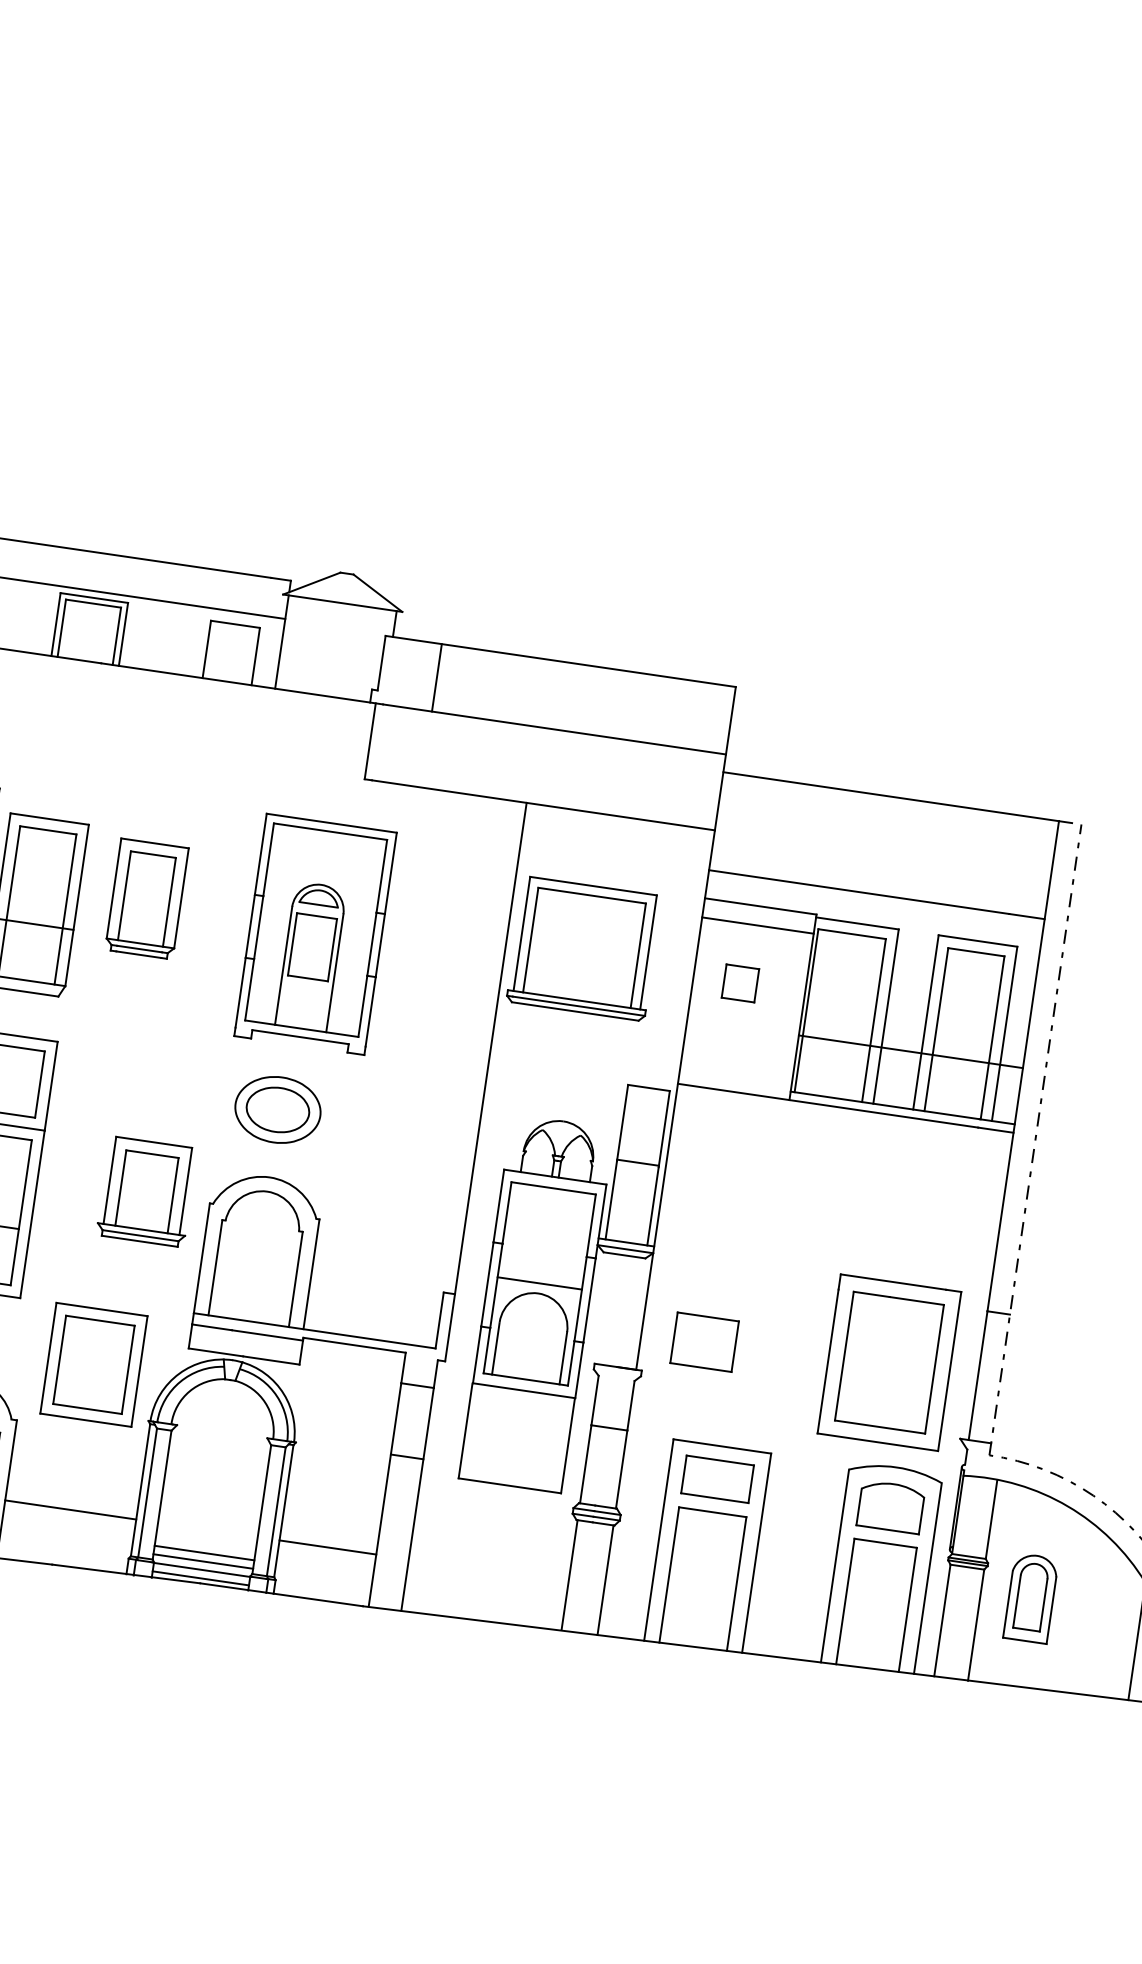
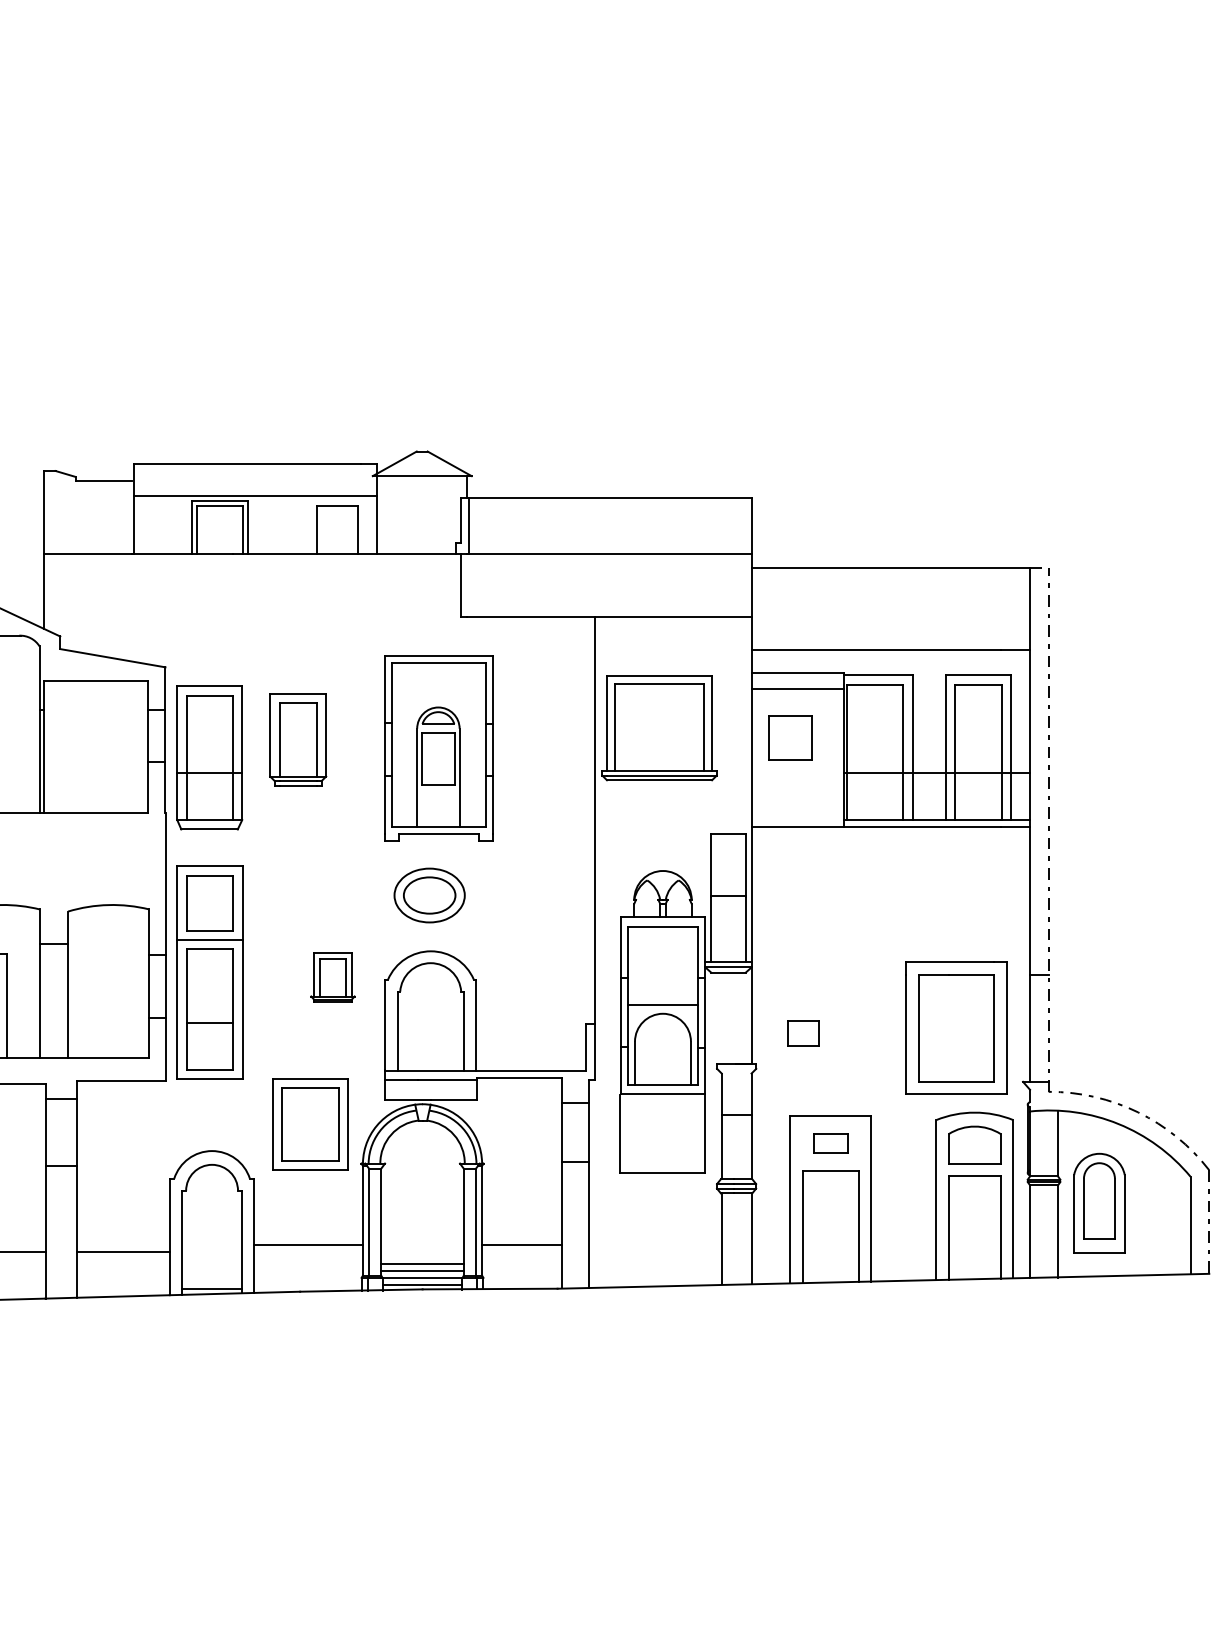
line: (436, 677) -> (468, 525), moved
part: (740, 982) -> (790, 737), size x1.6
part: (146, 1191) -> (332, 977), size x0.6
part: (704, 1341) -> (803, 1033), size x0.6
part: (717, 1479) -> (830, 1143), size x0.6
part: (1031, 1597) -> (1099, 1202), size x1.4

